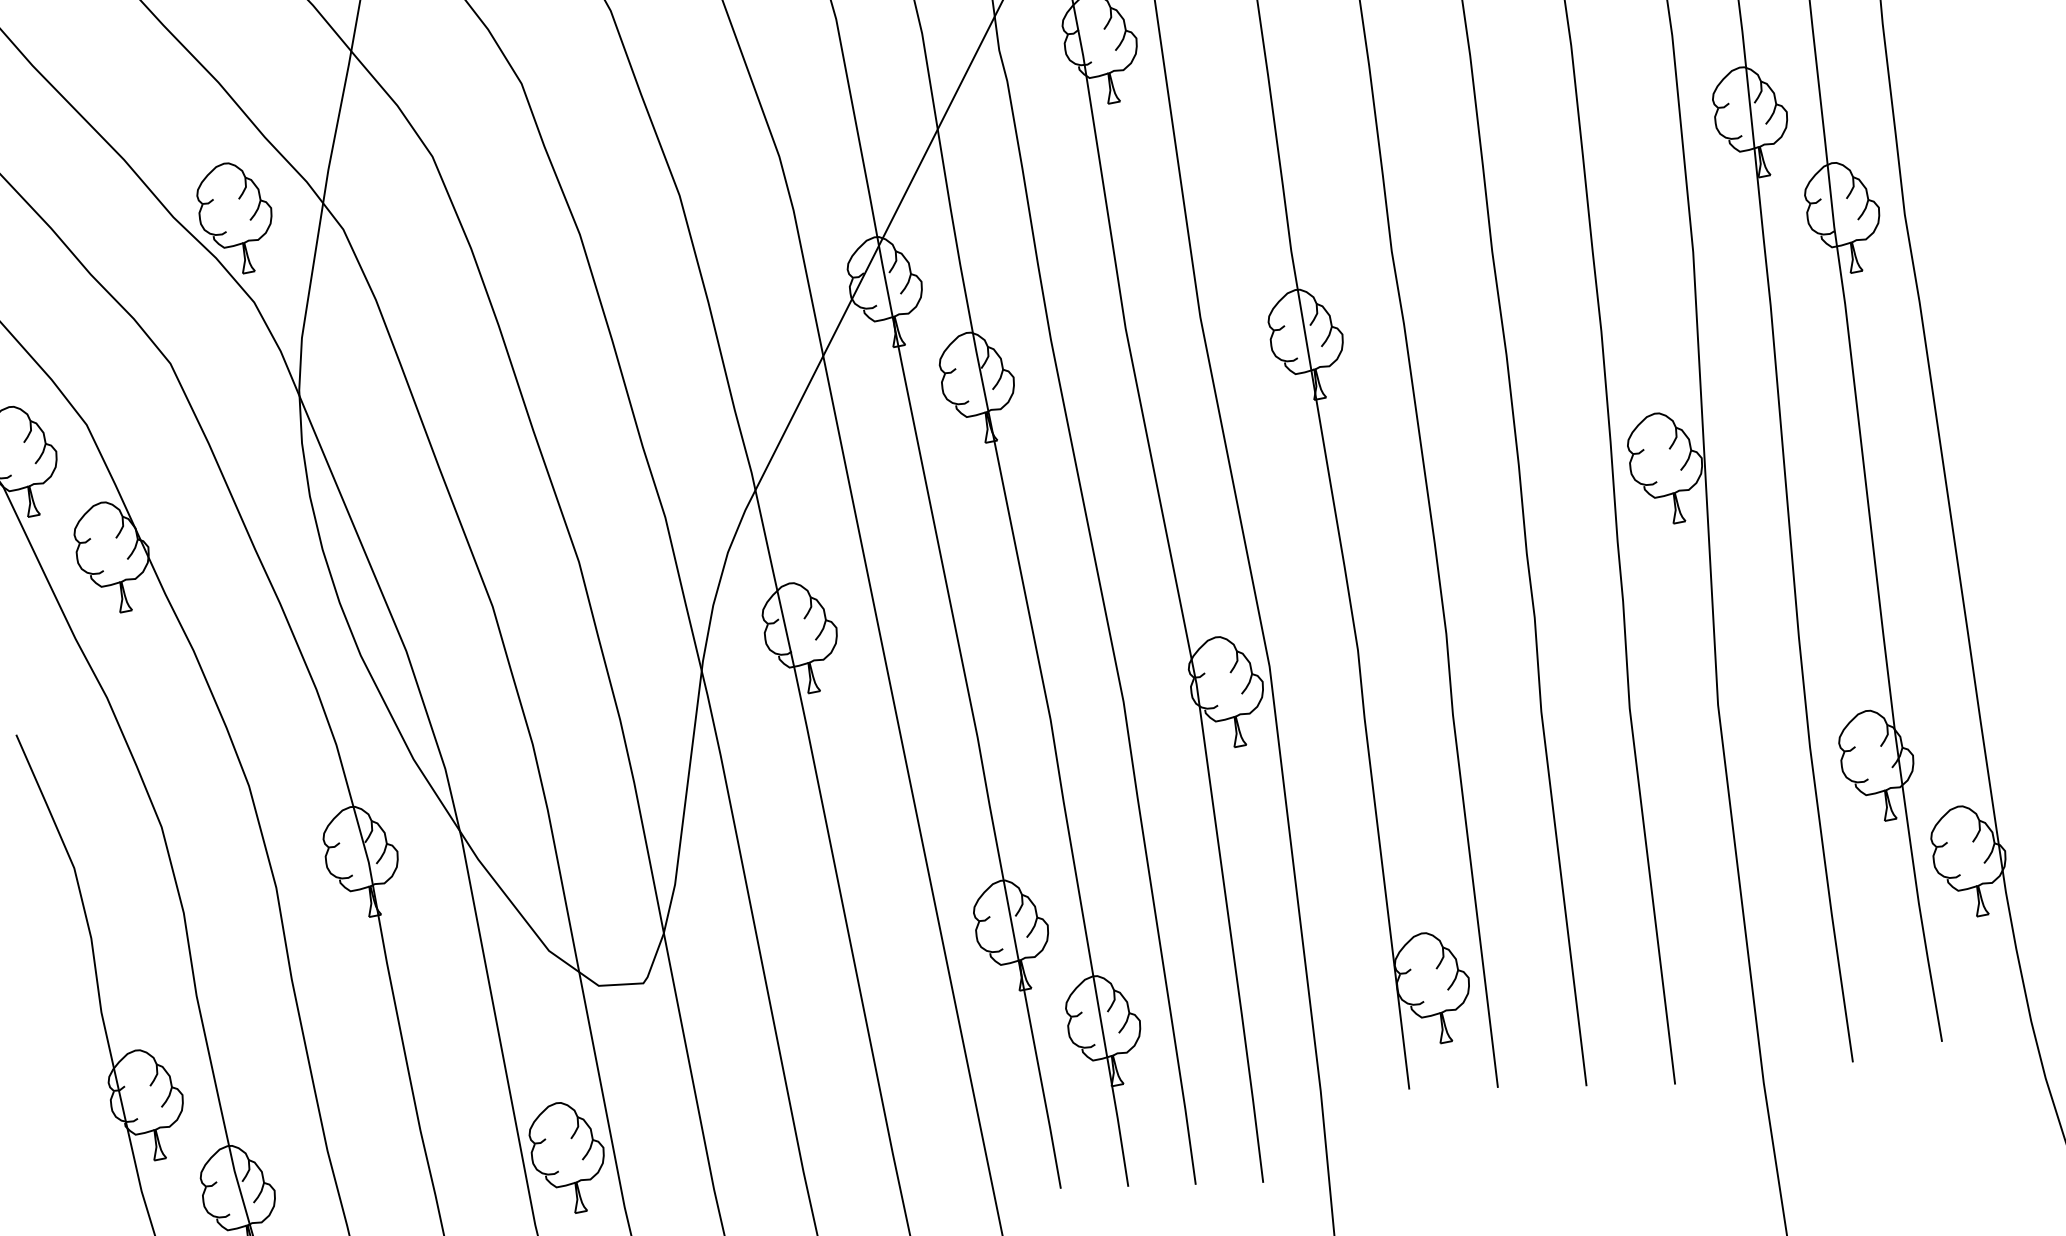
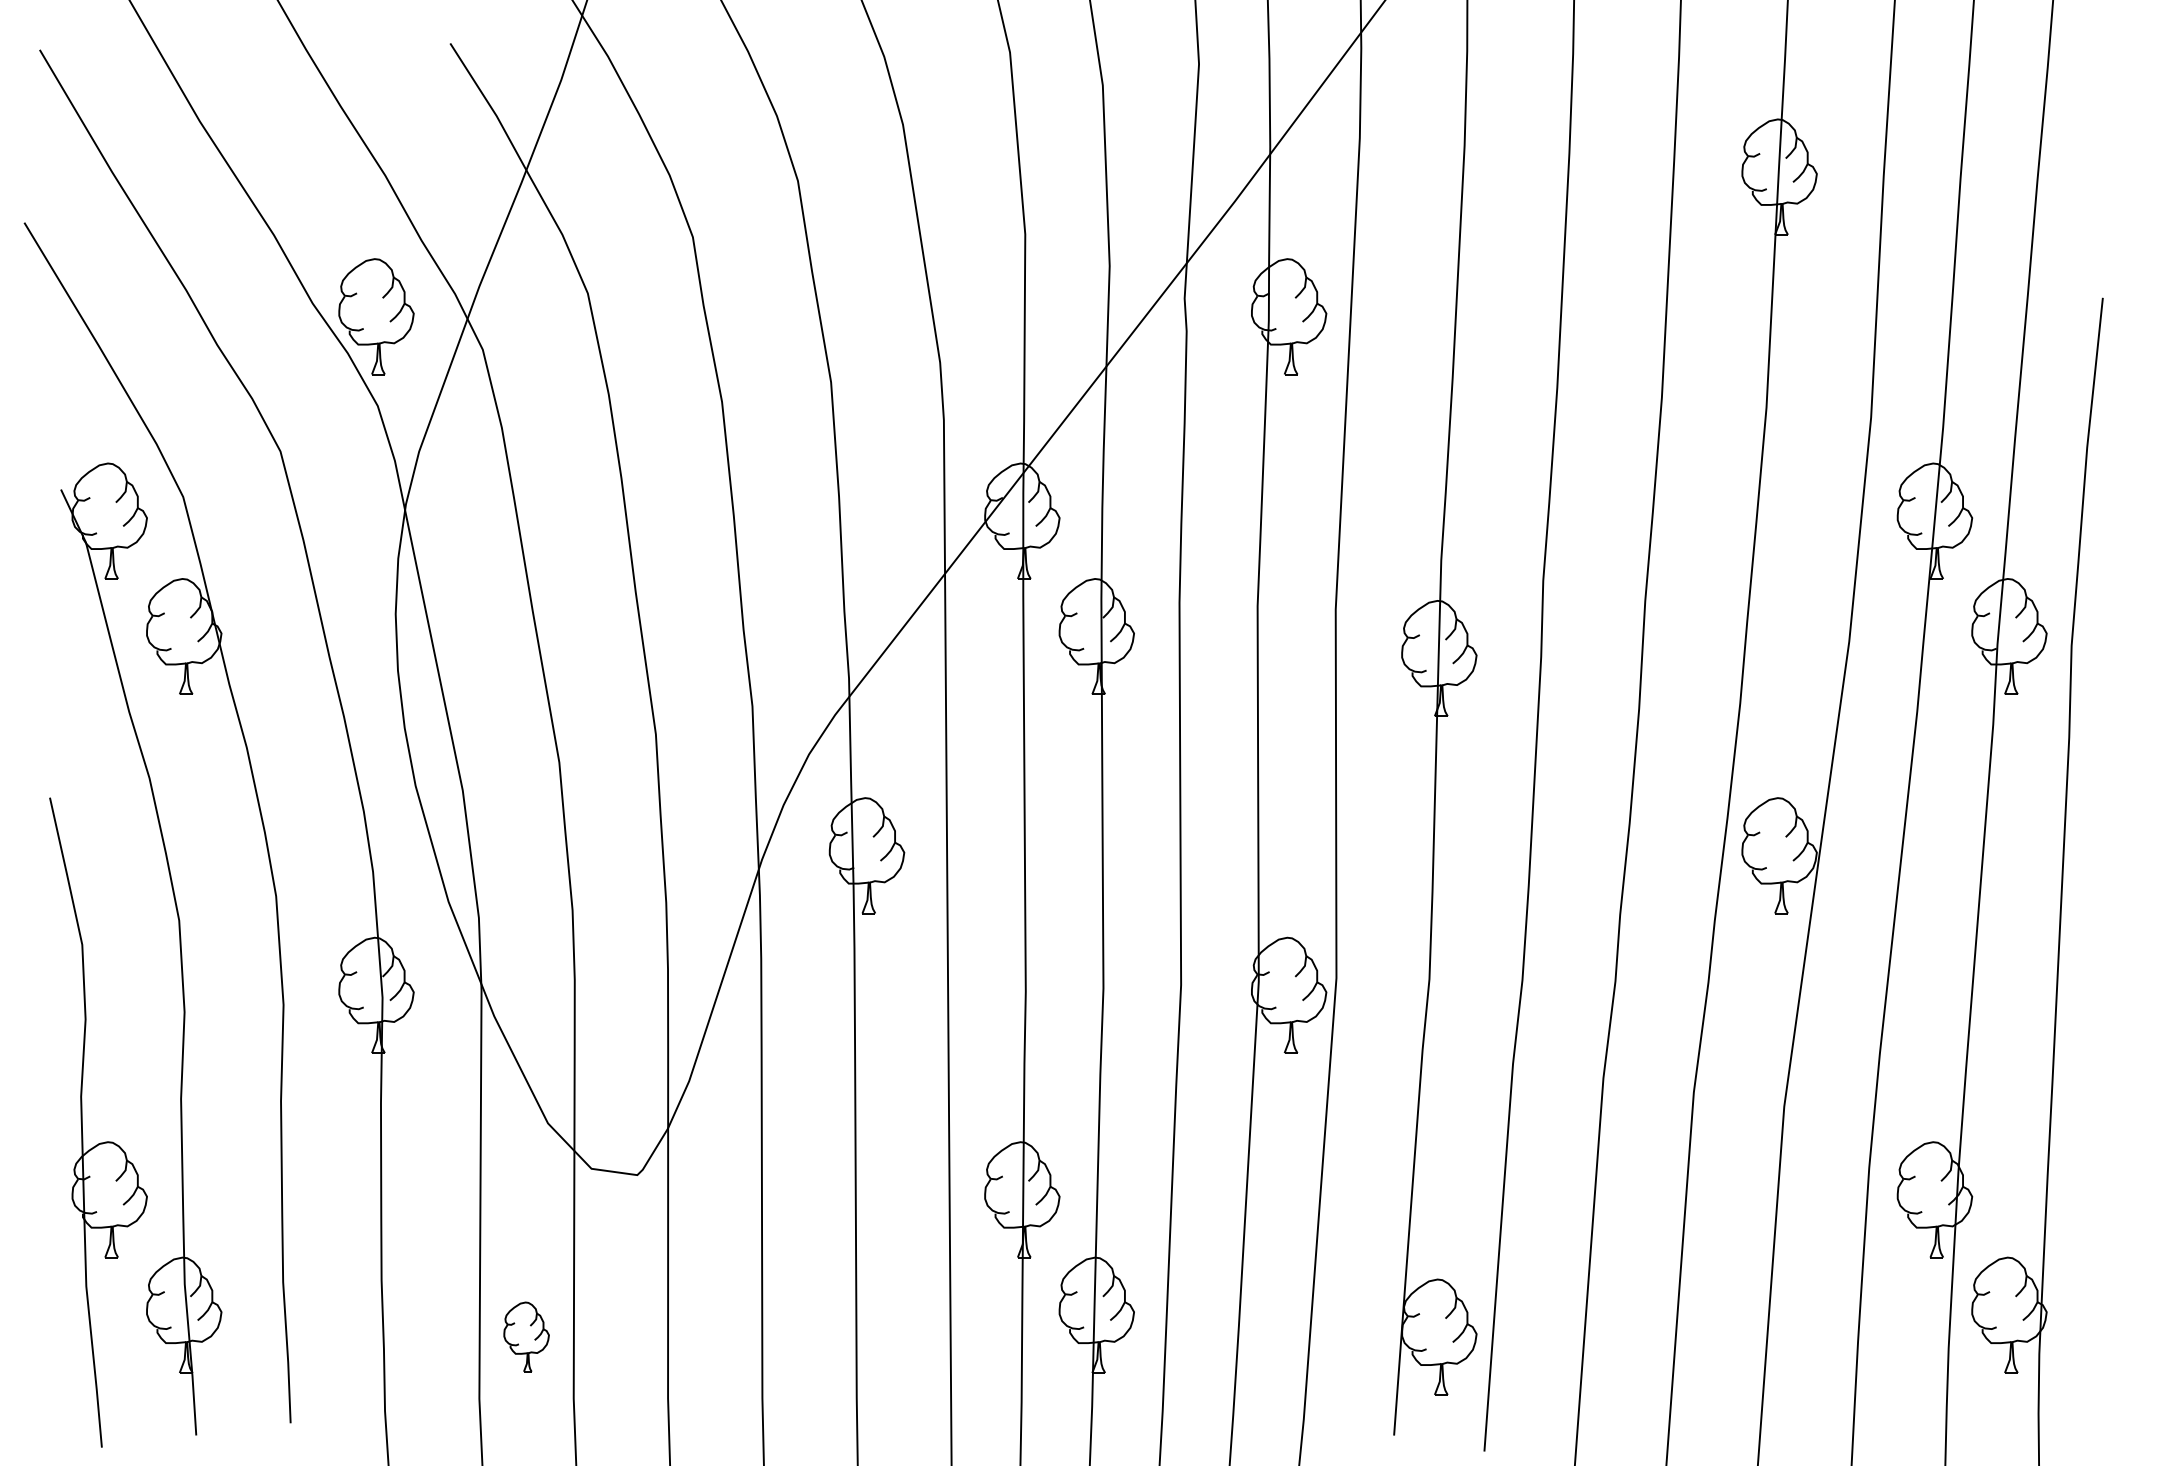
part: (568, 1156) -> (526, 1336), size x0.6

